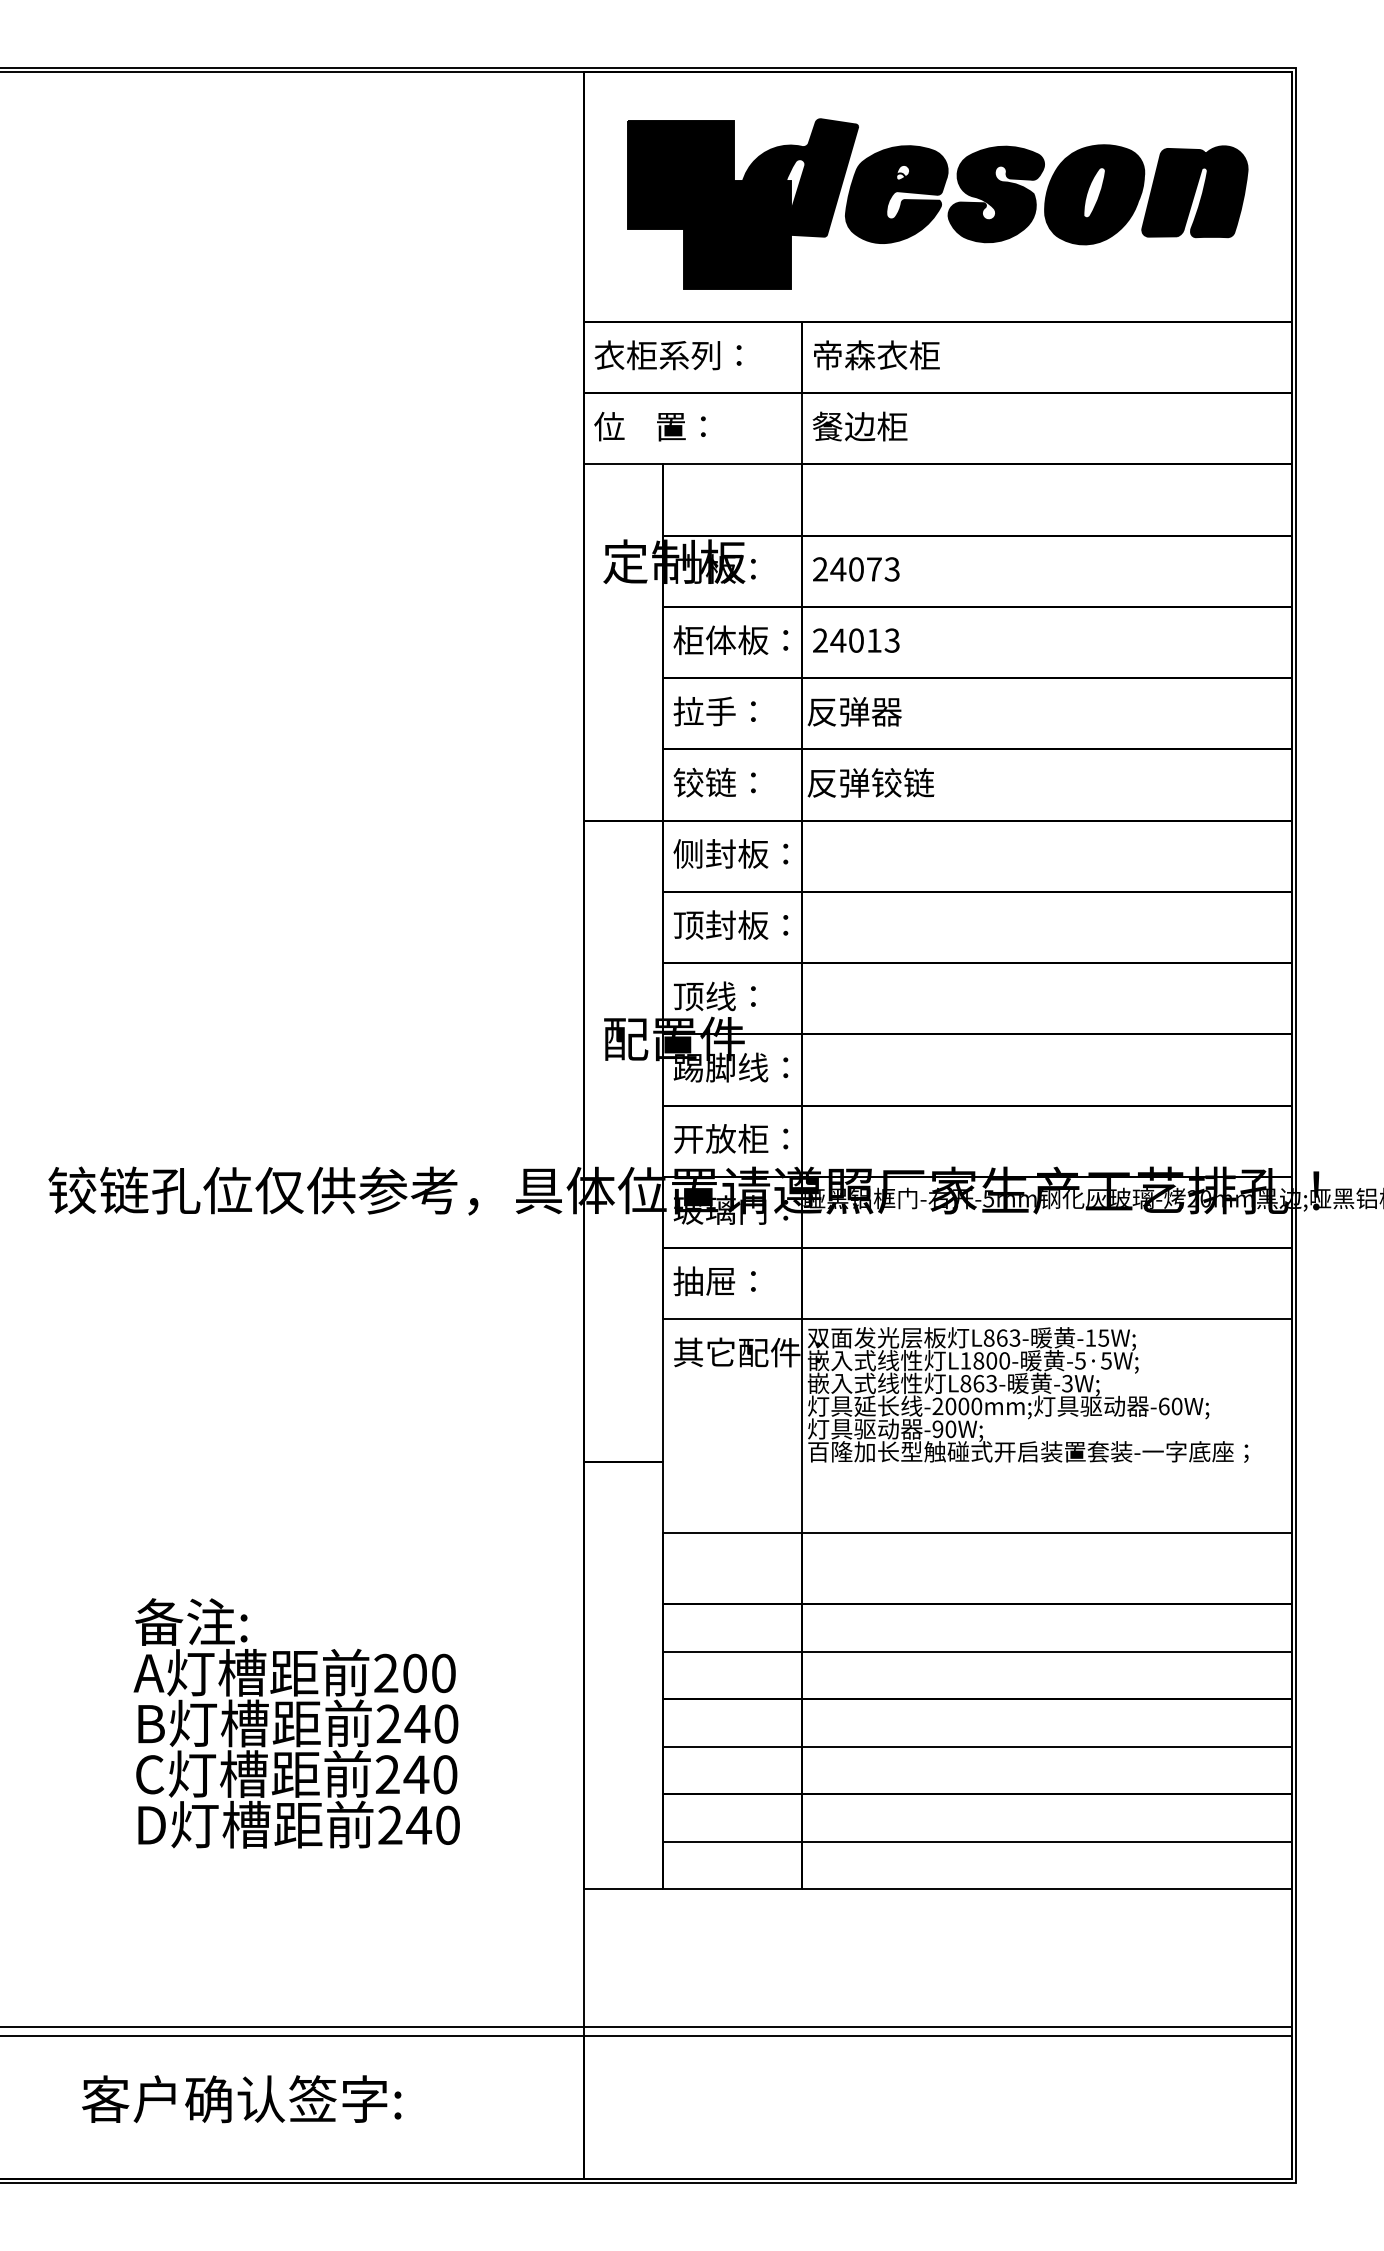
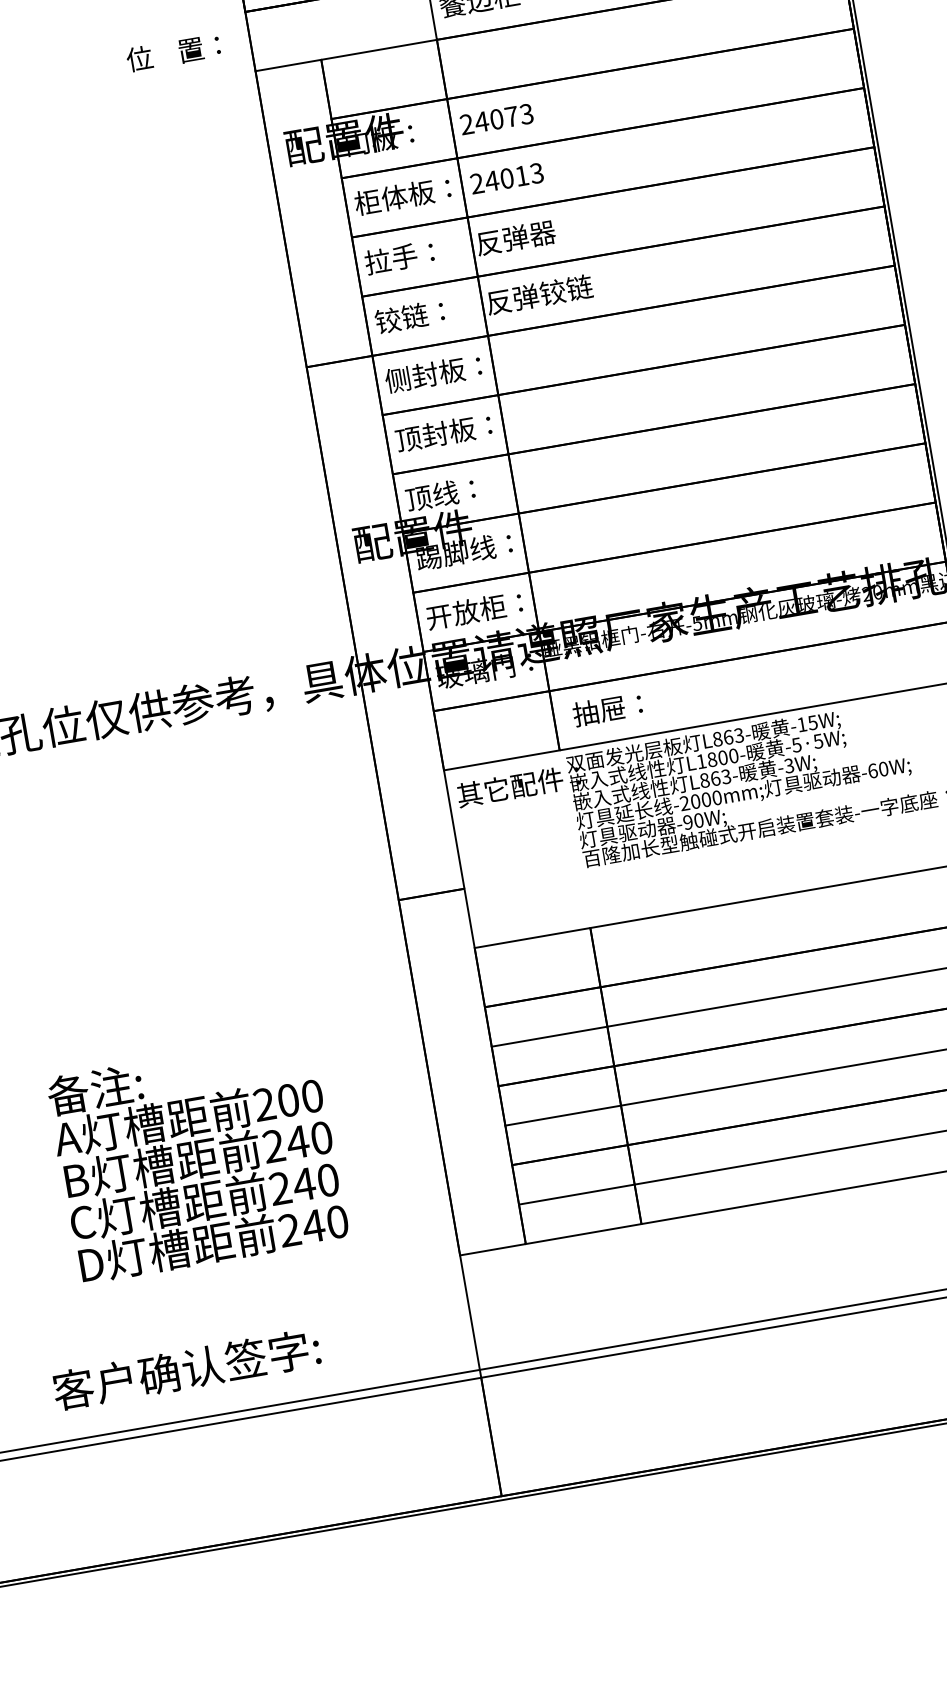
text: (649, 426) -> (173, 52), moved
text: (674, 561) -> (344, 138), 定制板 -> 配置件
text: (714, 1281) -> (607, 709), moved
line: (802, 1425) -> (574, 838), removed
text: (241, 2099) -> (186, 1369), moved

